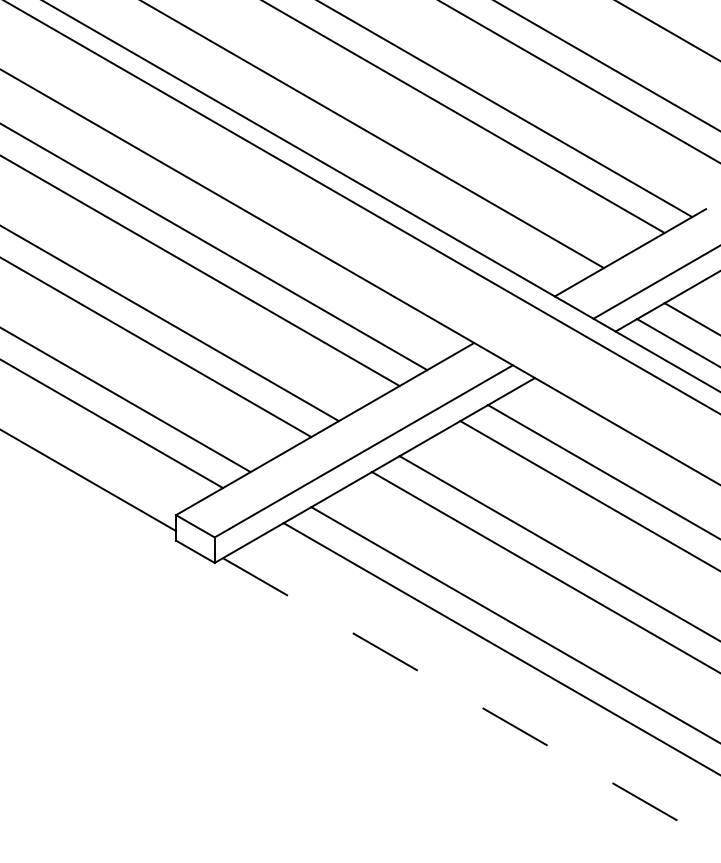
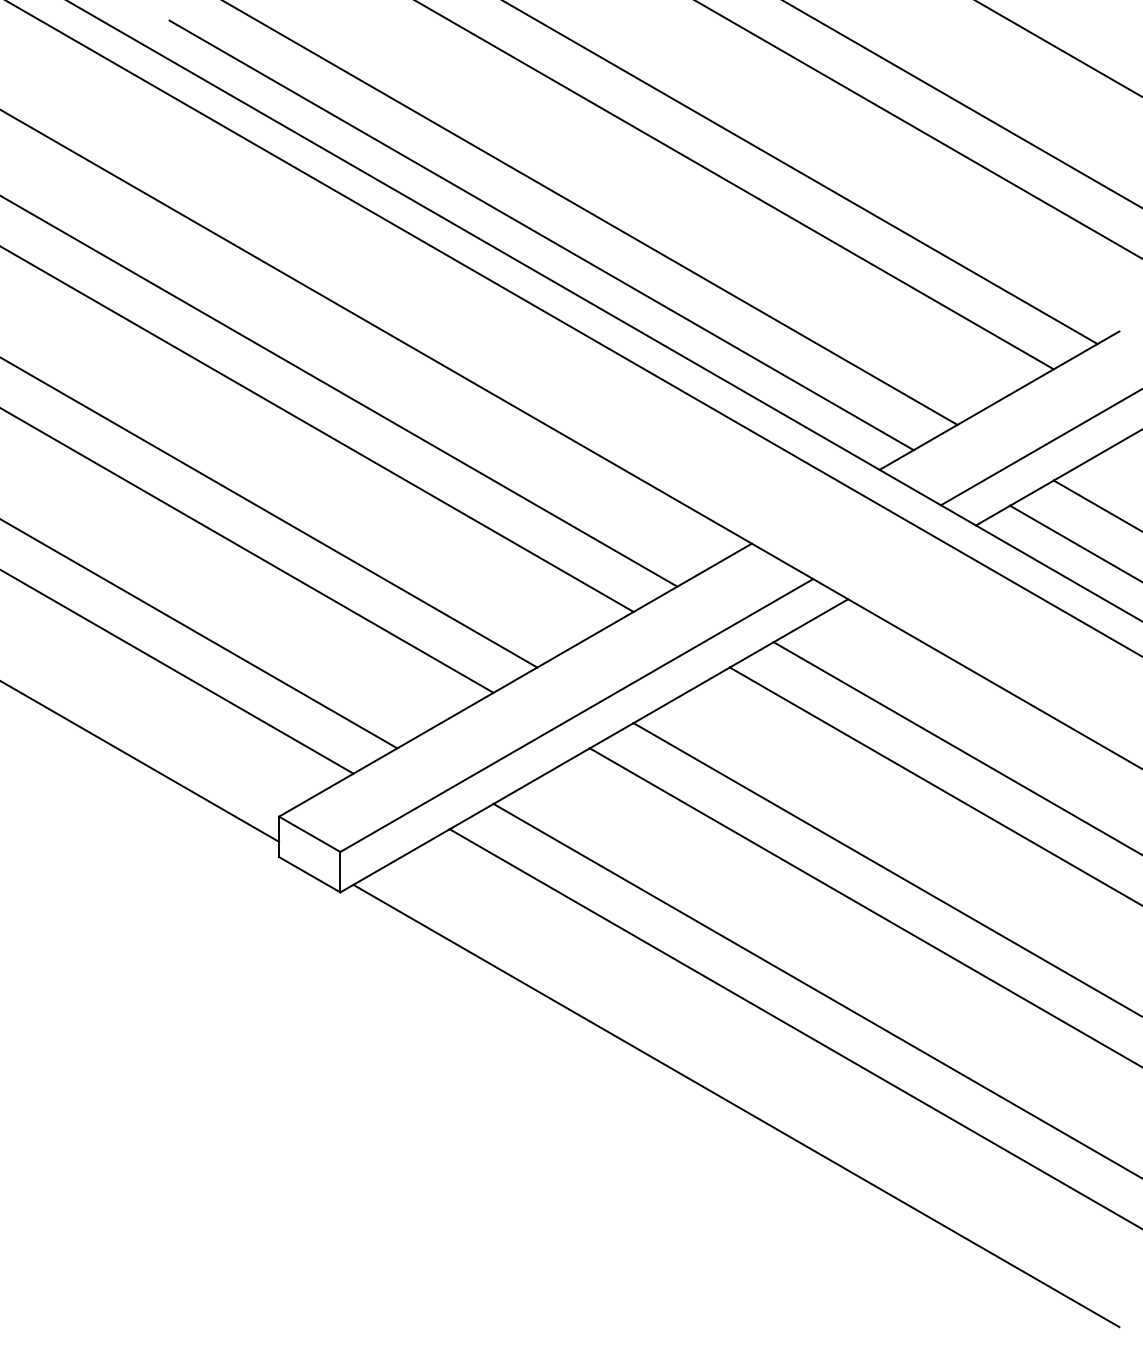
line: (341, 148) -> (541, 235), added
line: (464, 697) -> (736, 1105), dashed -> solid

